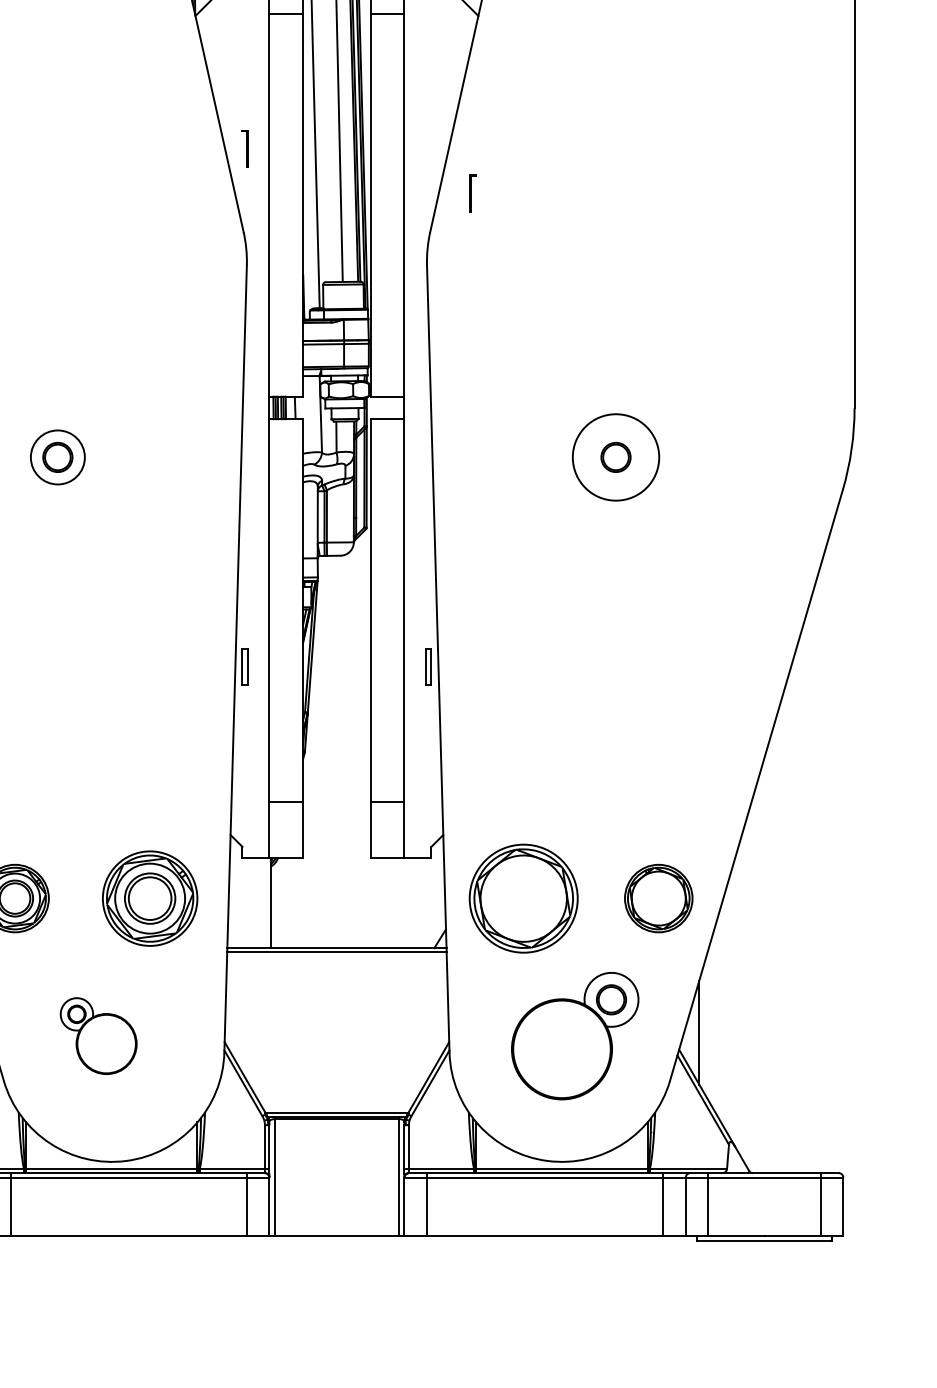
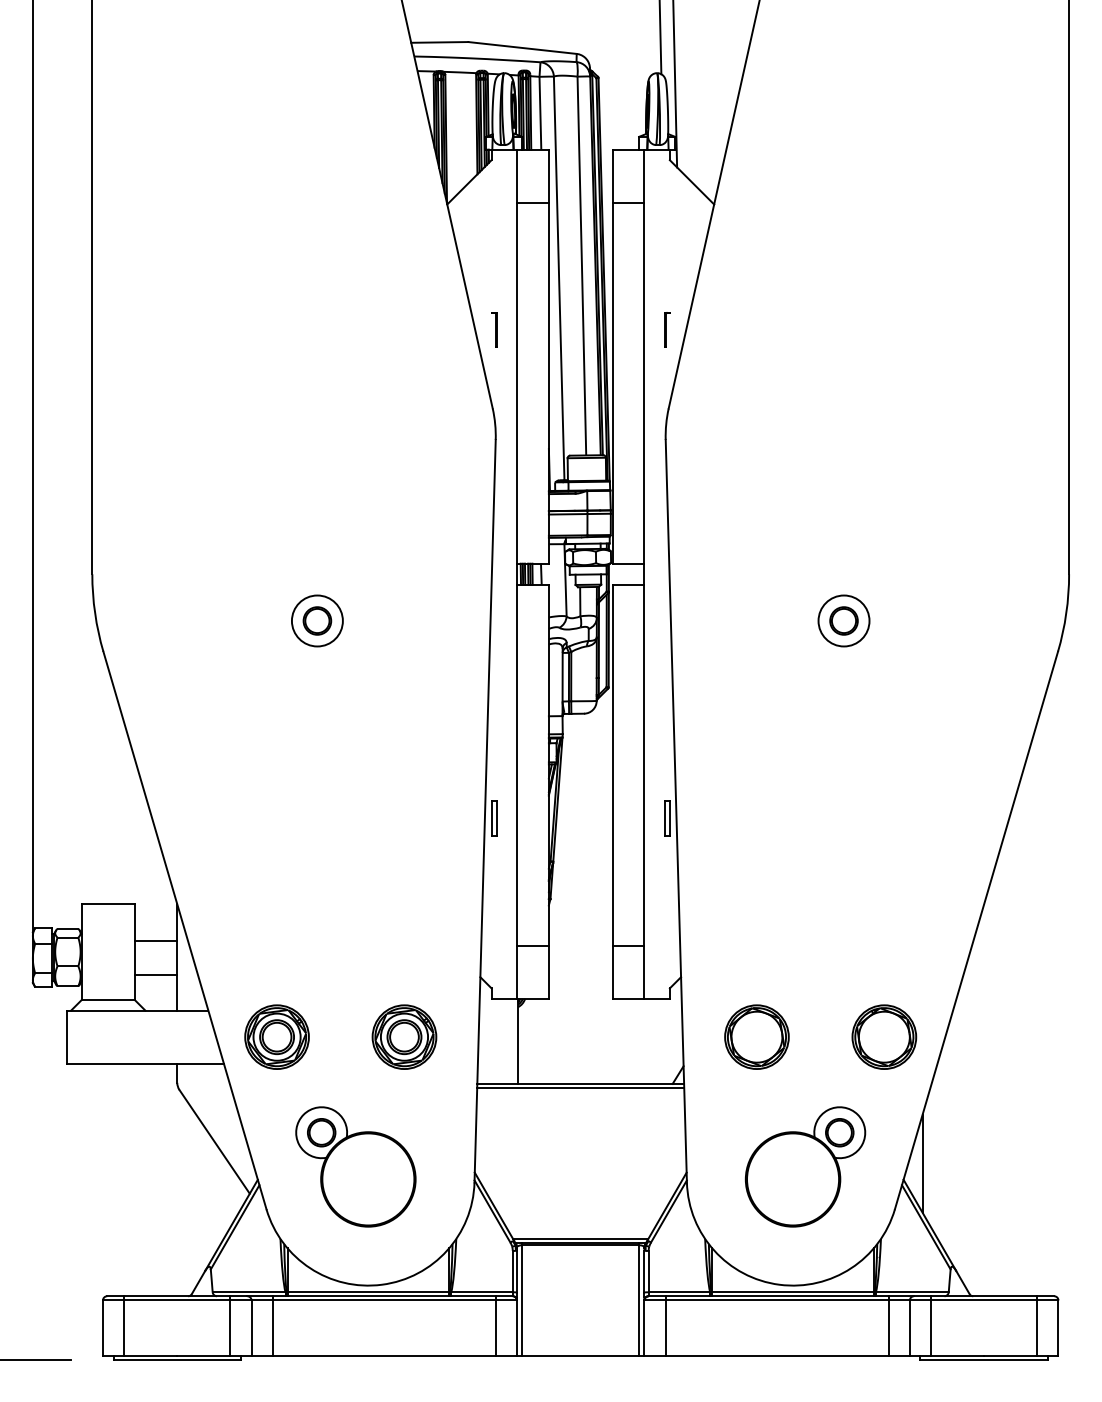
part: (473, 193) -> (667, 329), moved
circle: (615, 456) -> (843, 620), size x0.62
part: (150, 897) -> (404, 1036), size x0.71
part: (523, 897) -> (756, 1036), size x0.62
part: (98, 1035) -> (355, 1166), size x1.67

